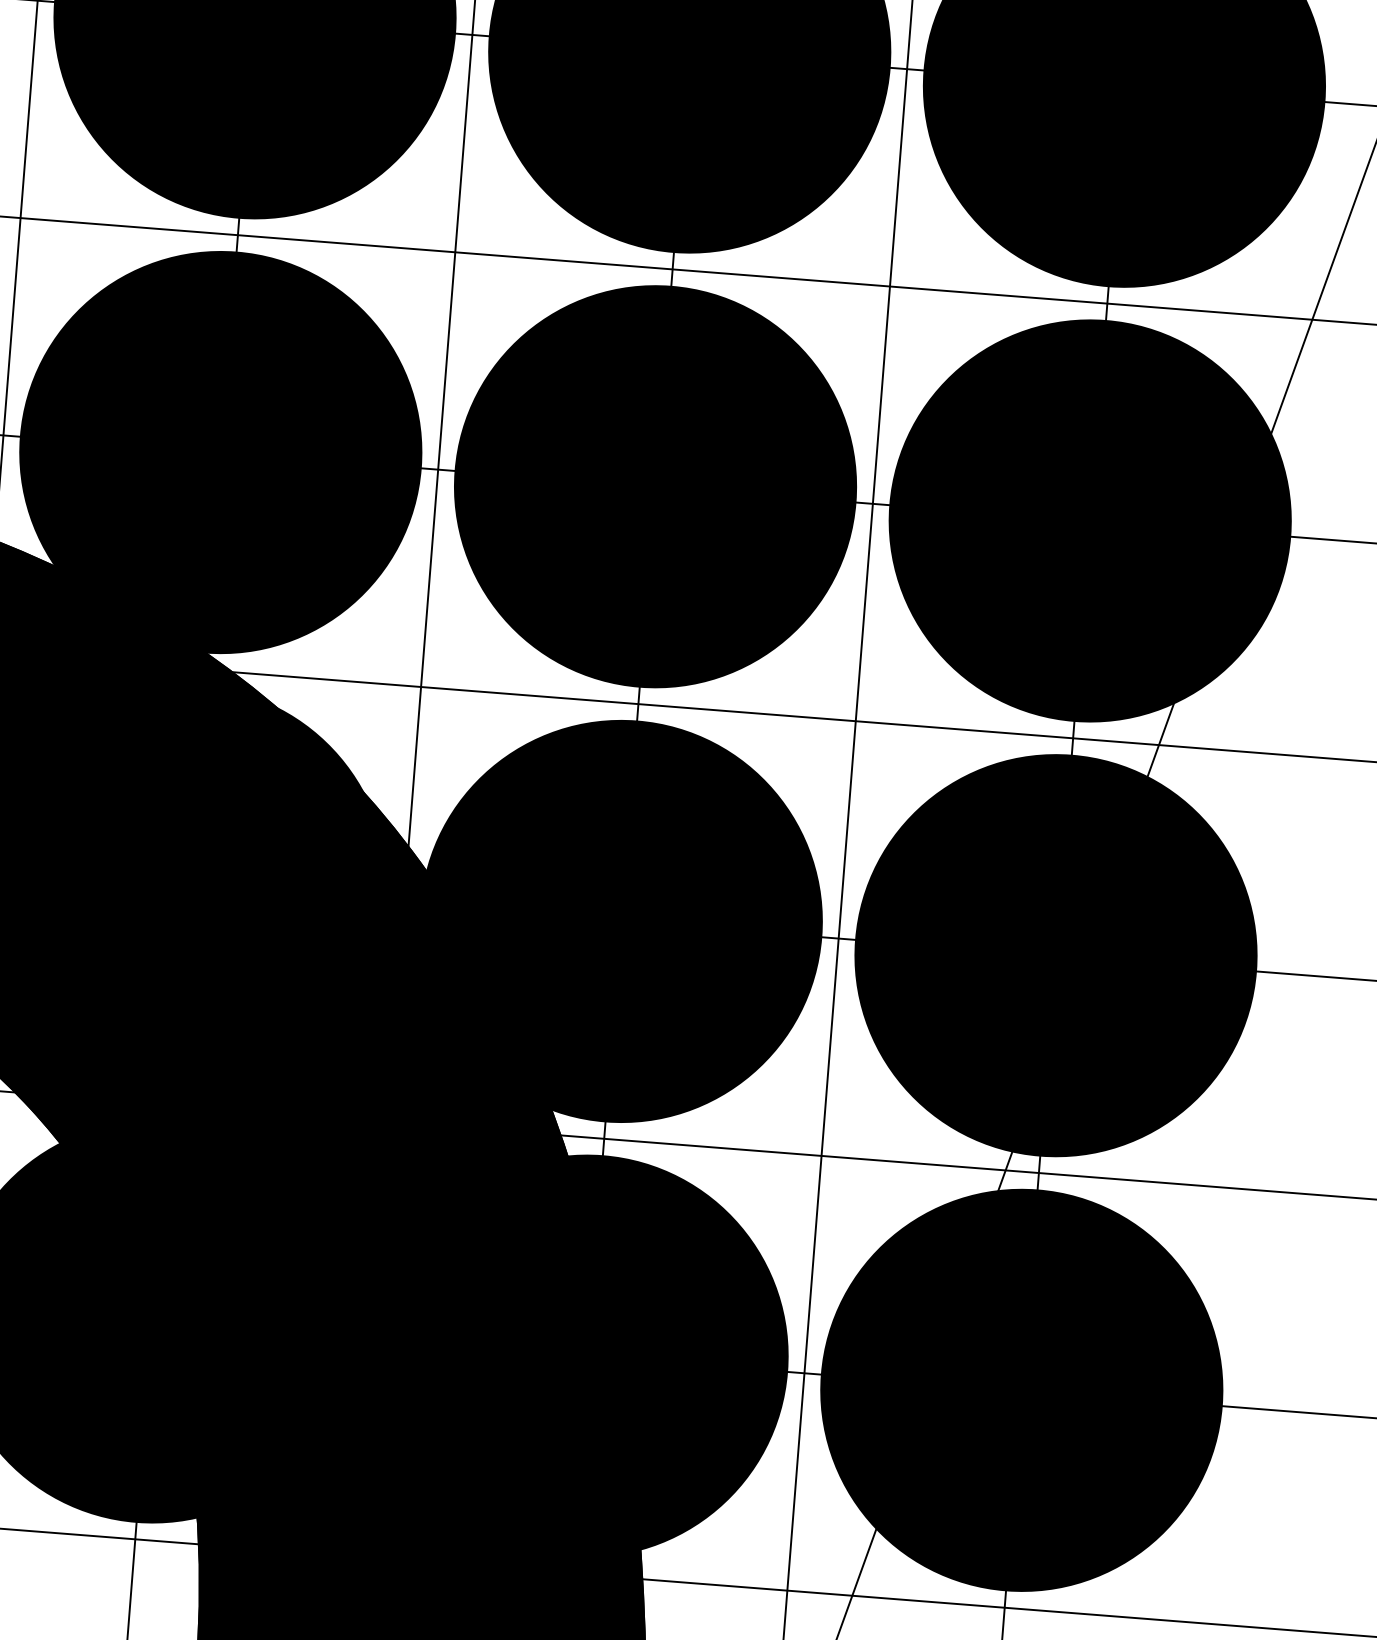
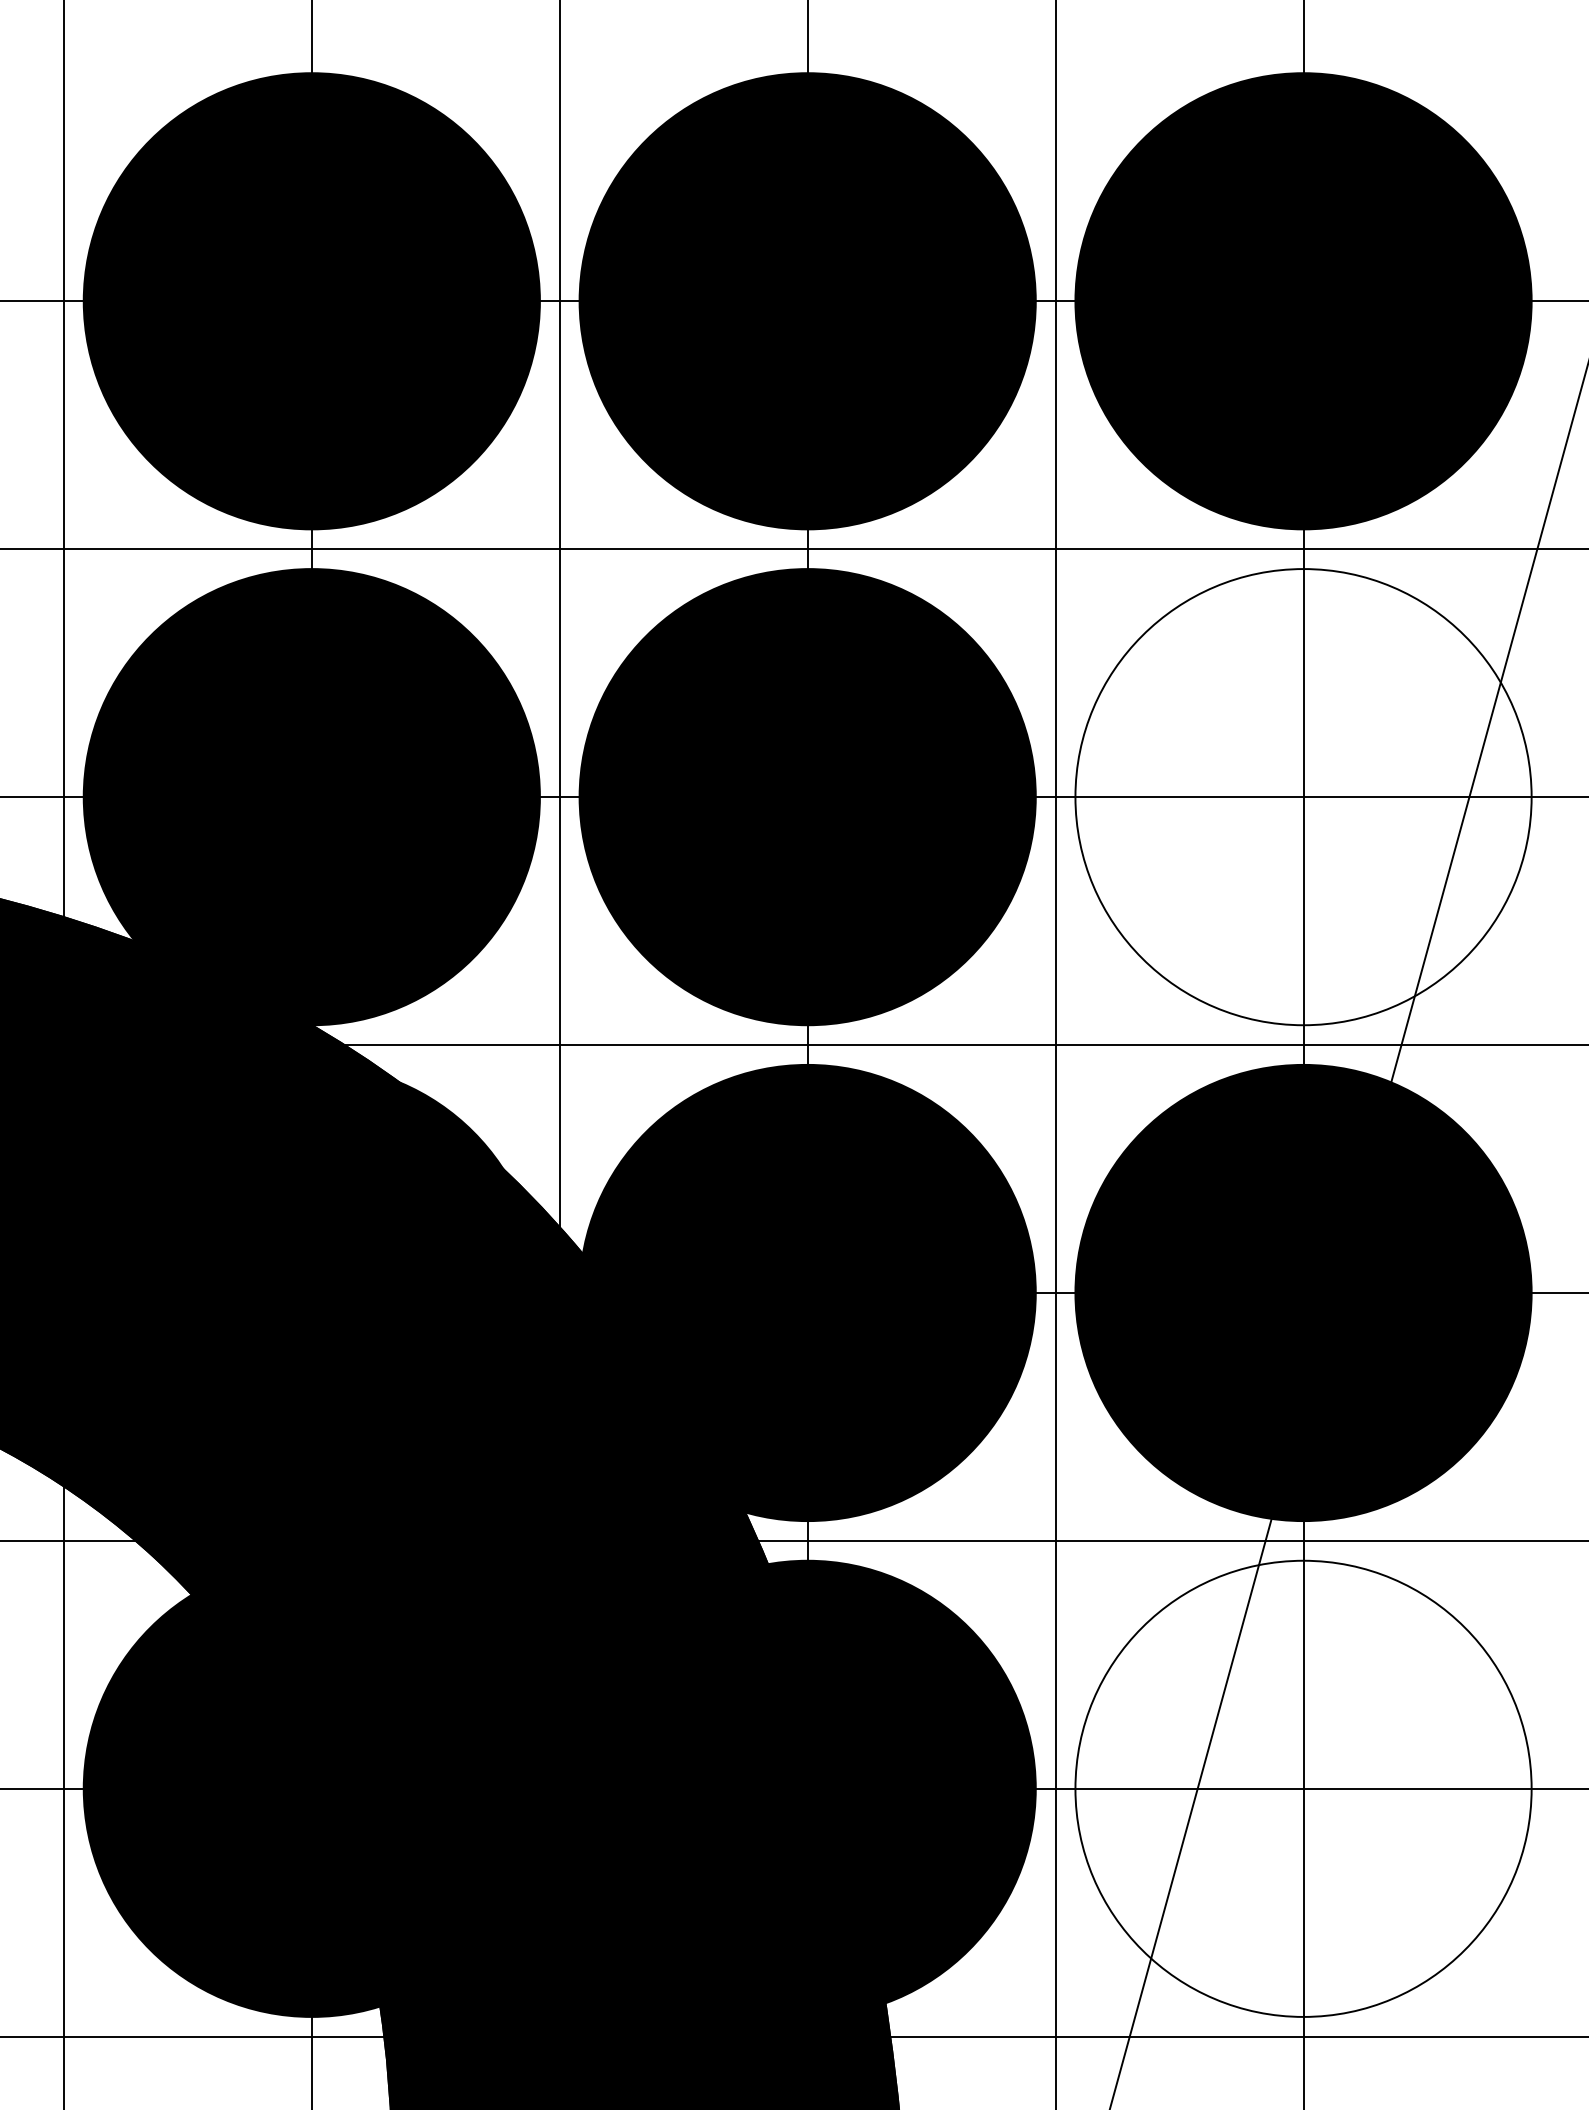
fill: (1090, 521) -> (1303, 797), removed
fill: (1021, 1390) -> (1303, 1788), removed

